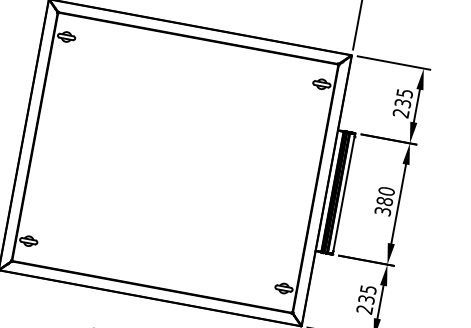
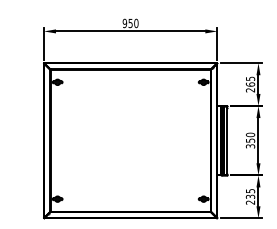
text: (402, 103) -> (250, 84), 235 -> 265
text: (384, 201) -> (250, 140), 380 -> 350

